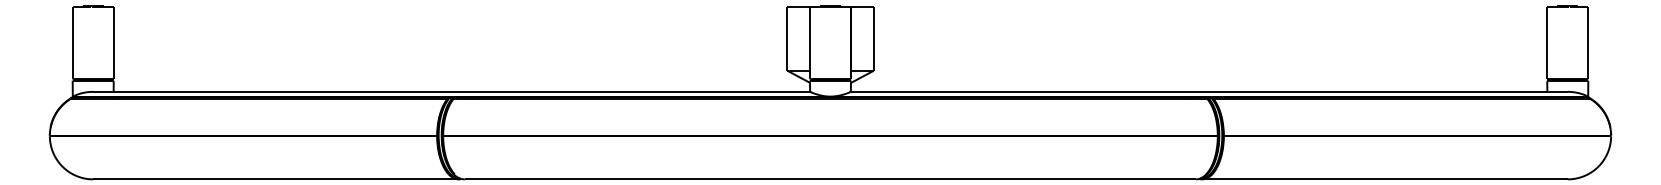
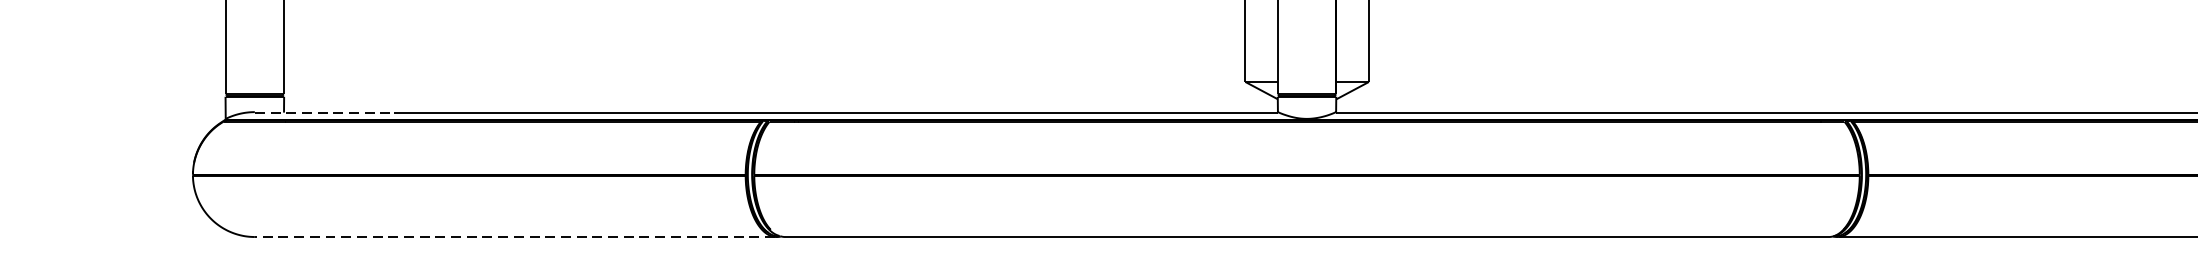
line: (142, 92) -> (325, 113), solid -> dashed
line: (274, 179) -> (513, 237), solid -> dashed

